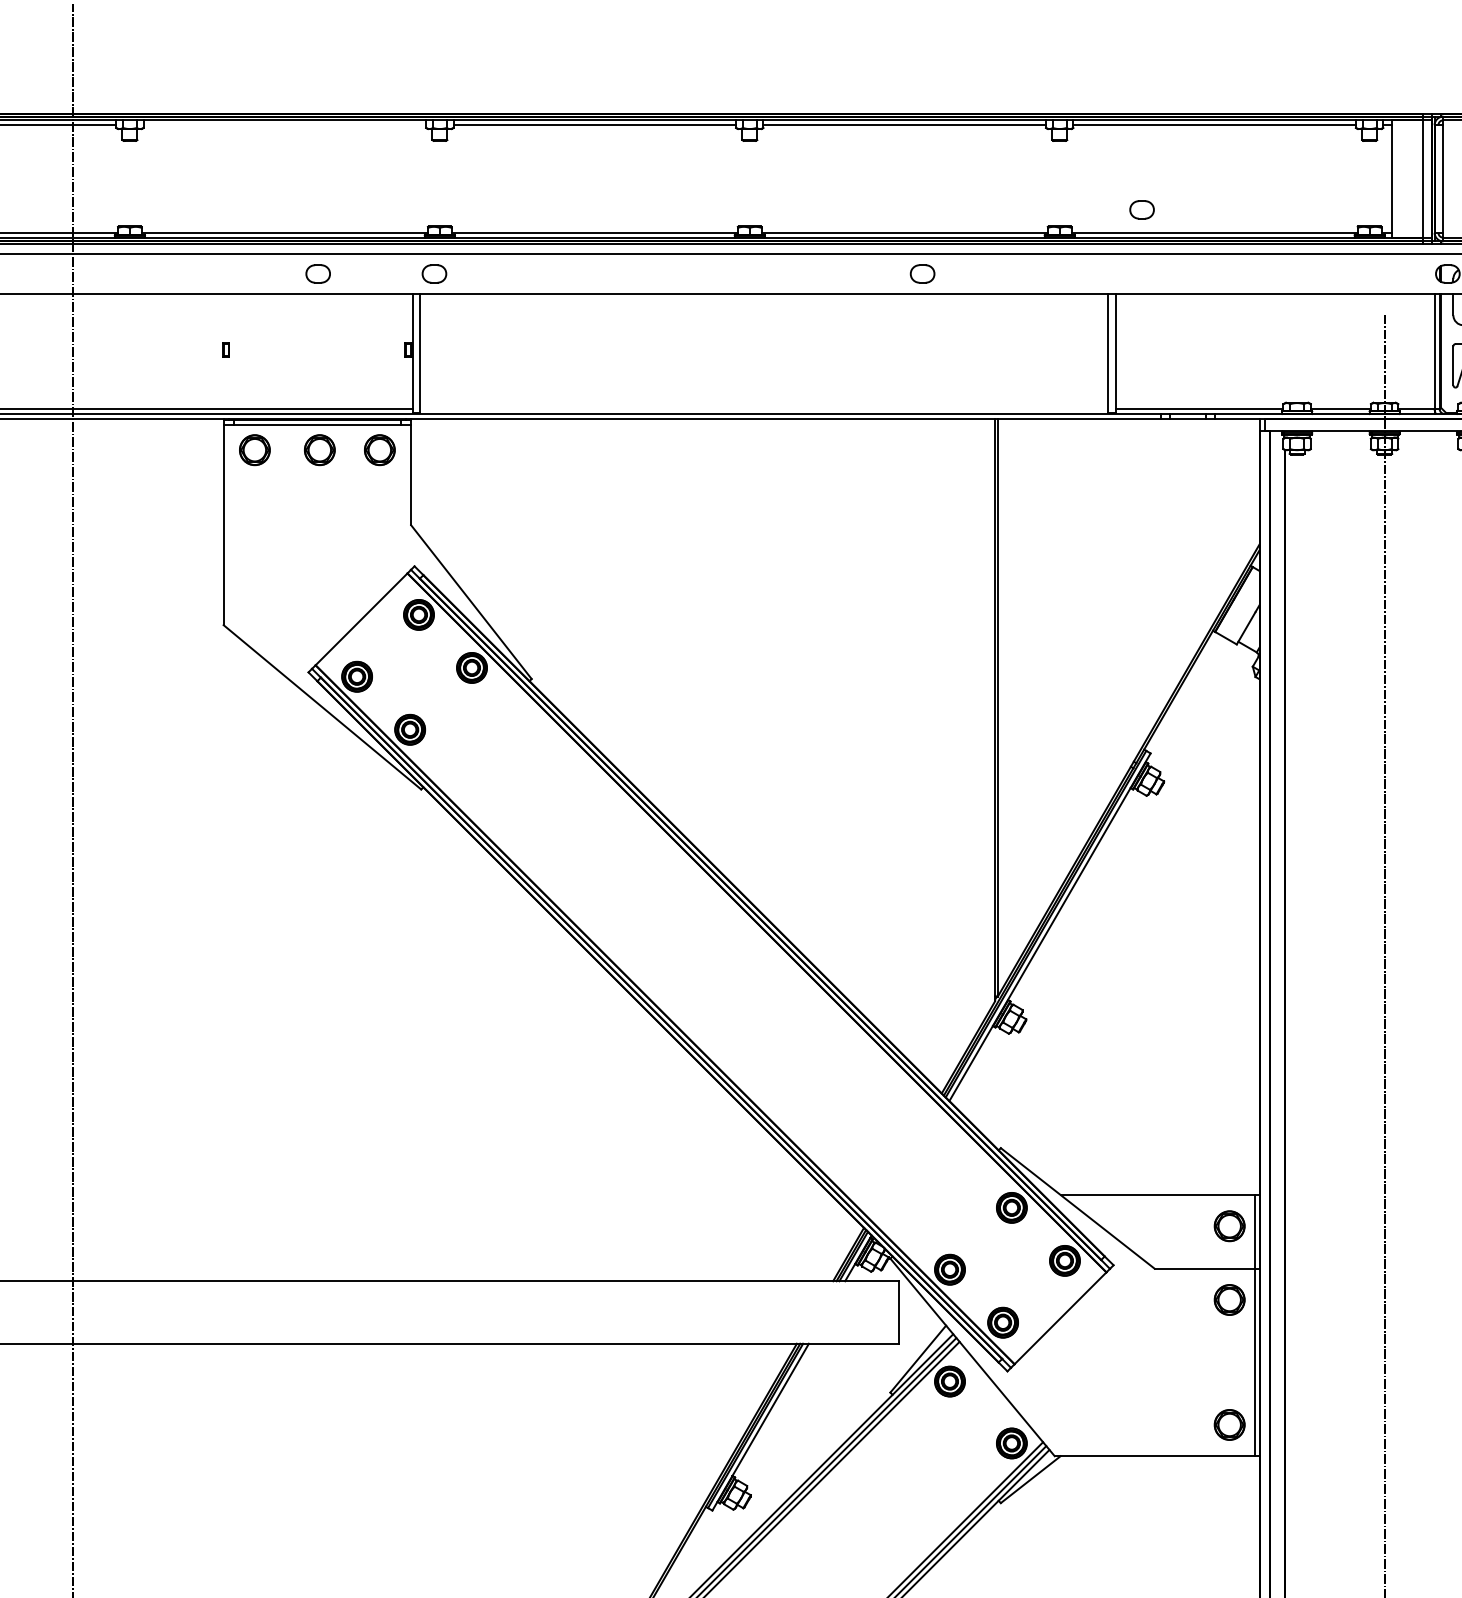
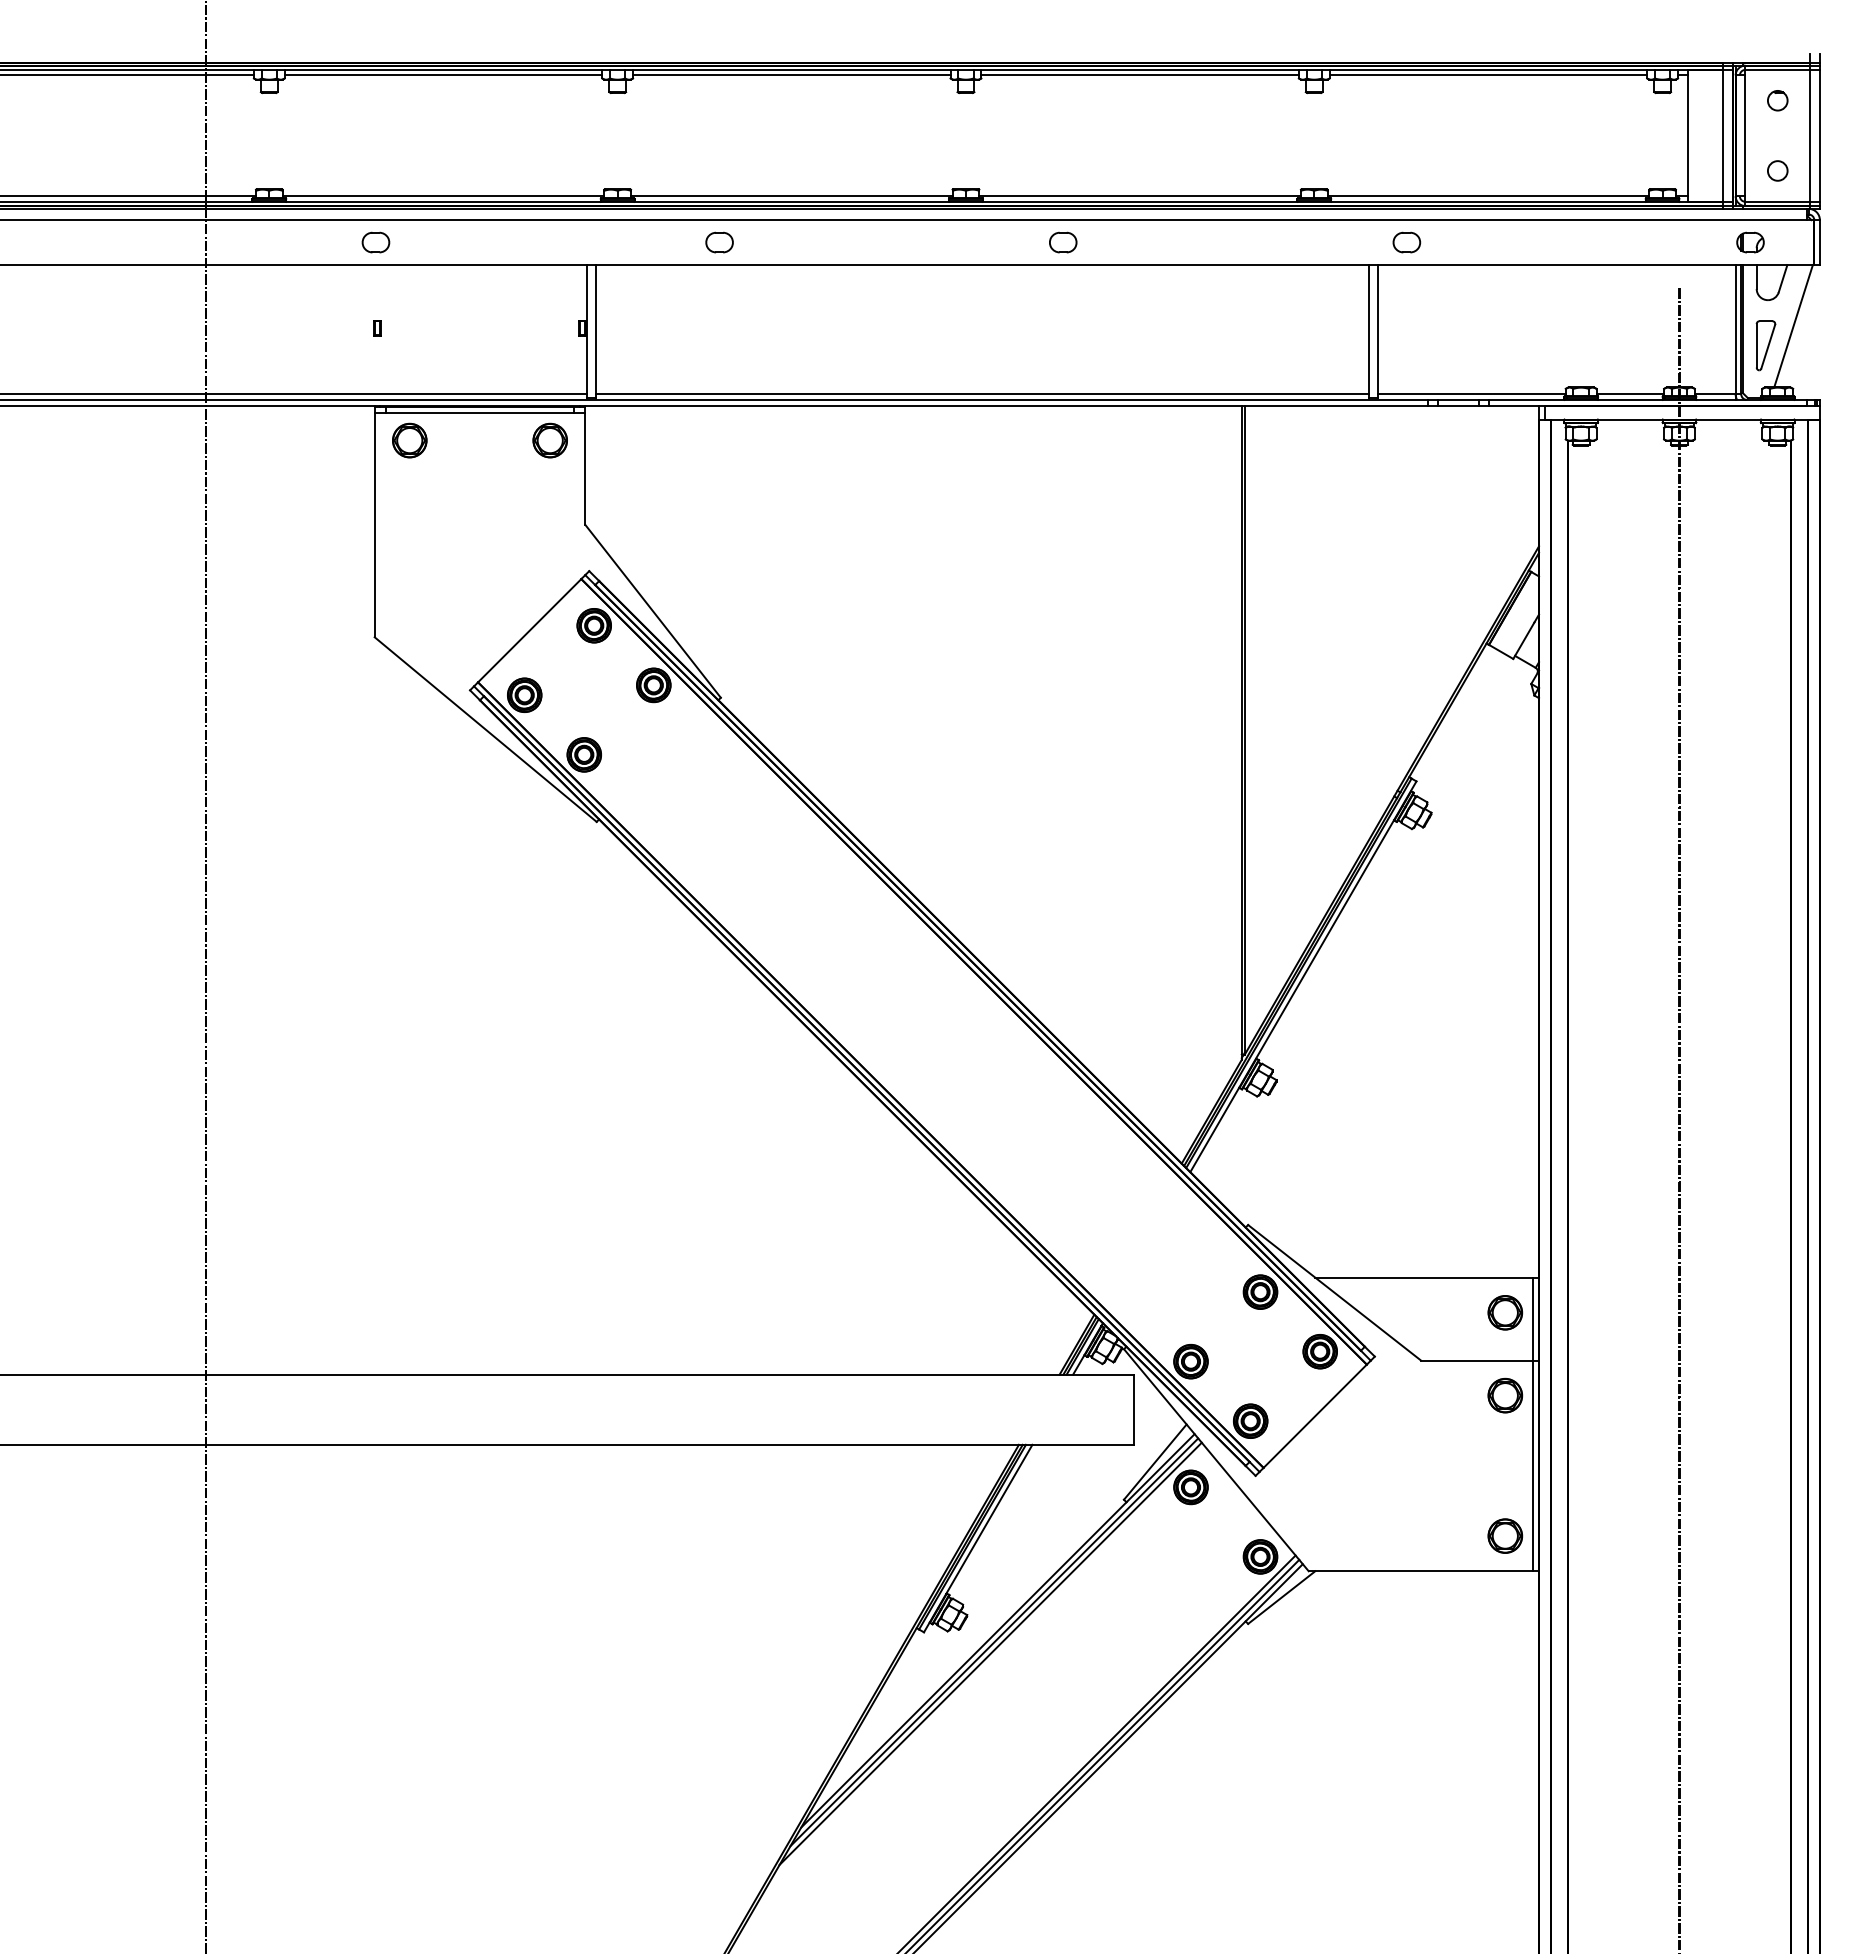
line: (284, 125) -> (443, 75), added
part: (1141, 209) -> (1406, 242), moved
part: (317, 273) -> (375, 242), moved
part: (434, 273) -> (719, 242), moved
part: (922, 273) -> (1063, 242), moved
line: (764, 409) -> (982, 394), added
part: (319, 450) -> (482, 440), removed

